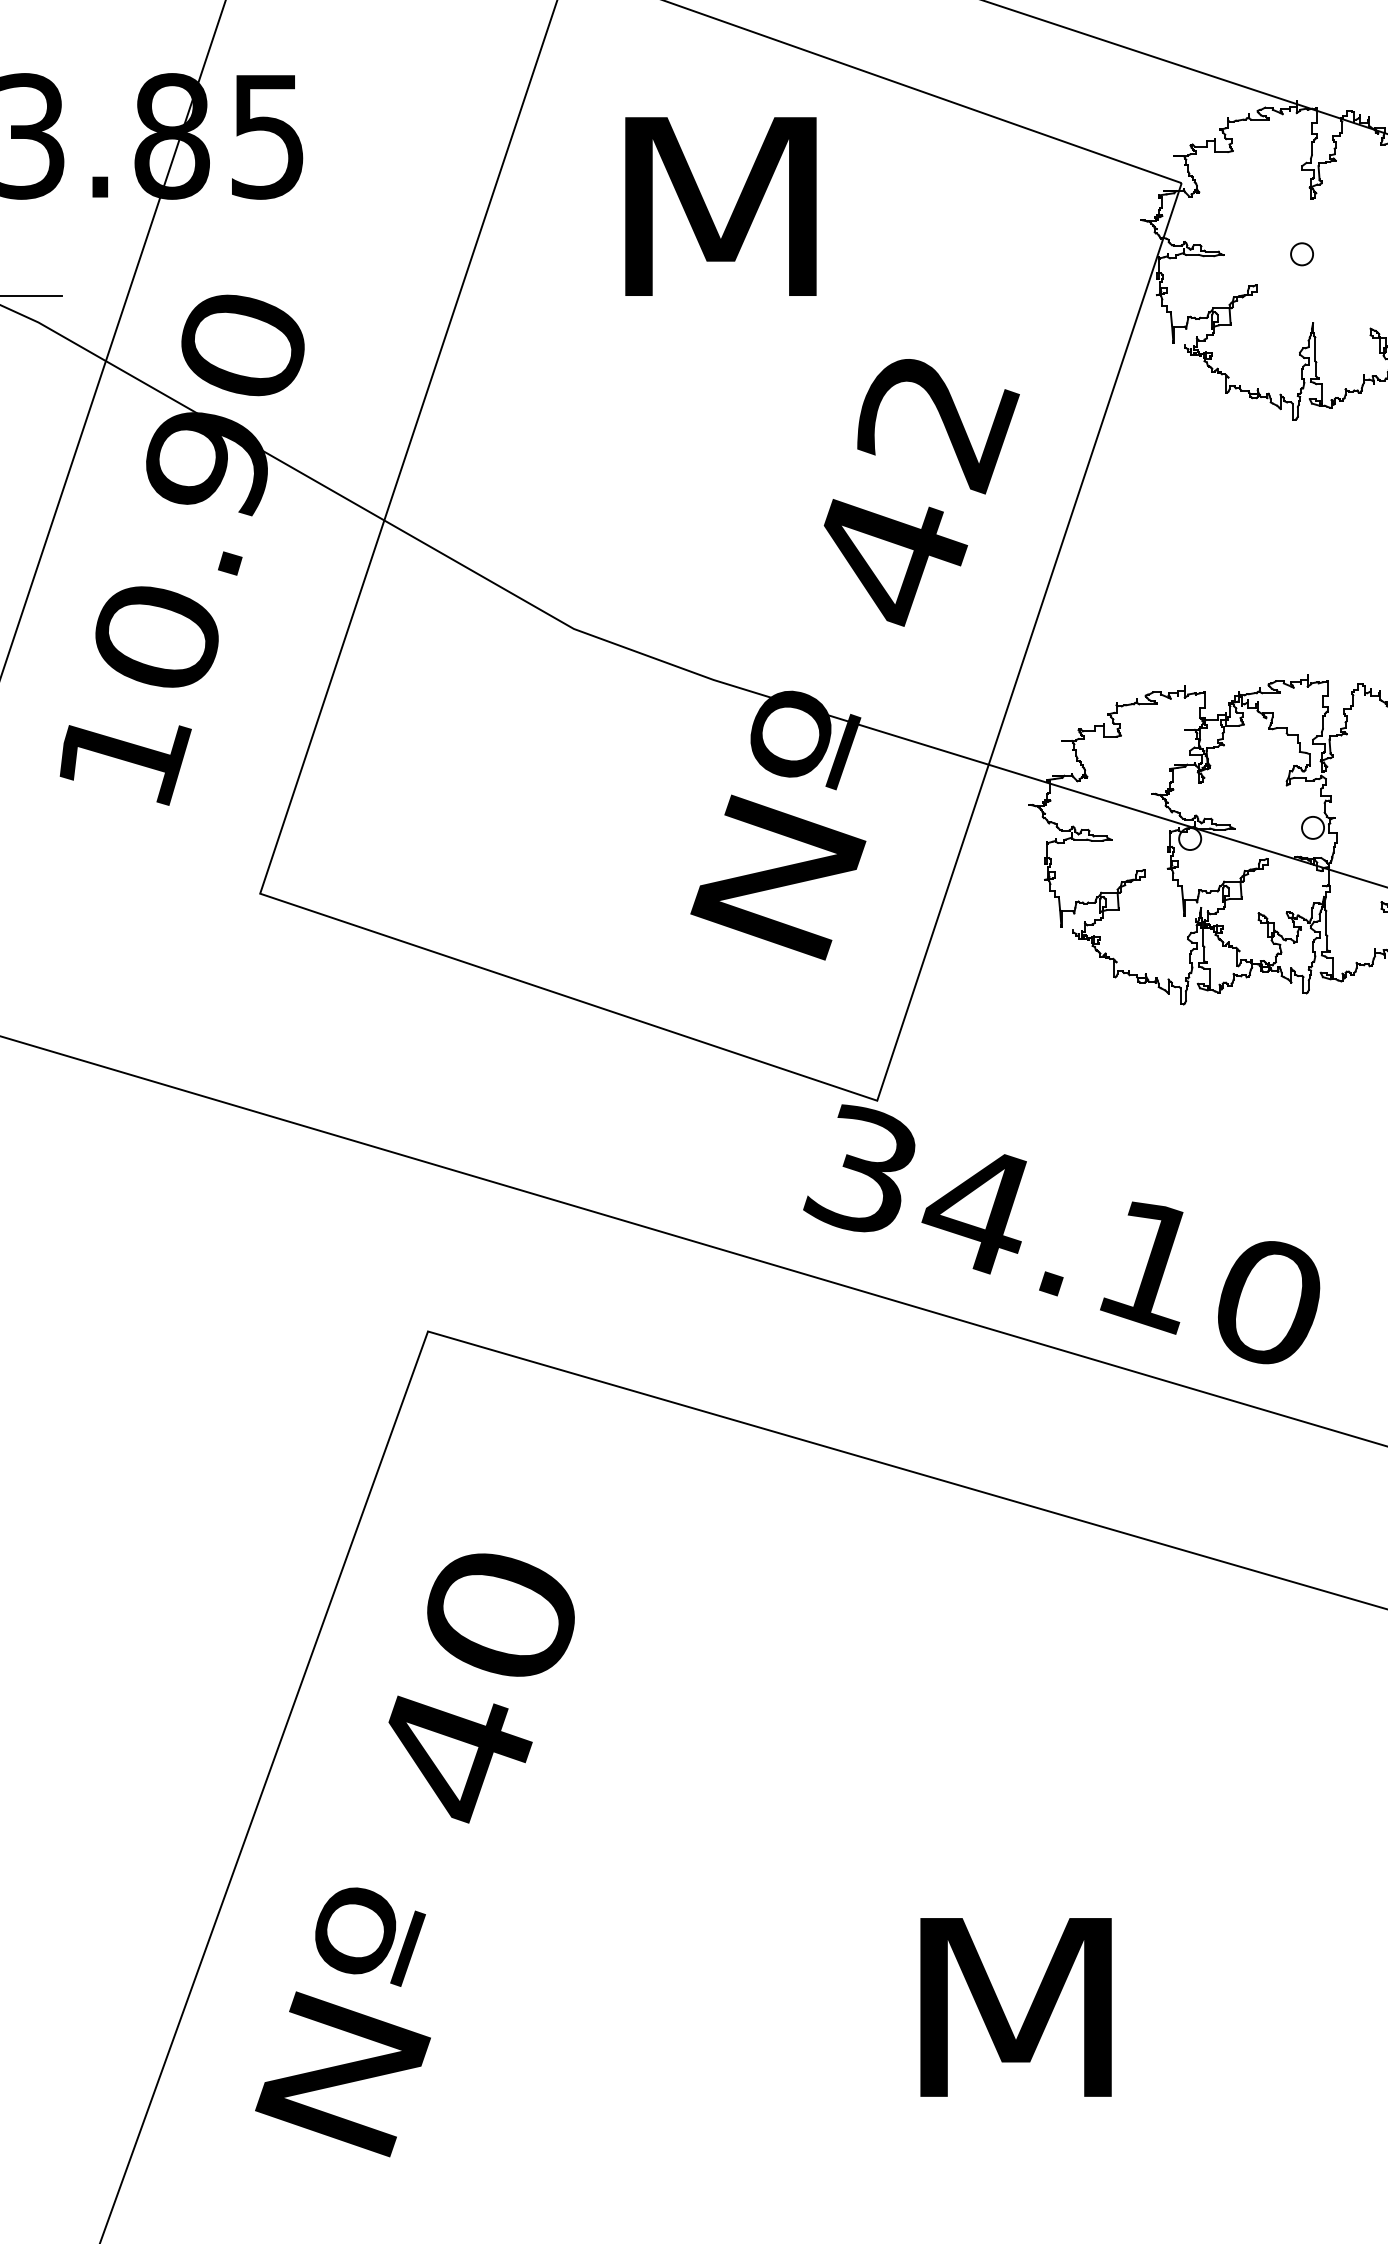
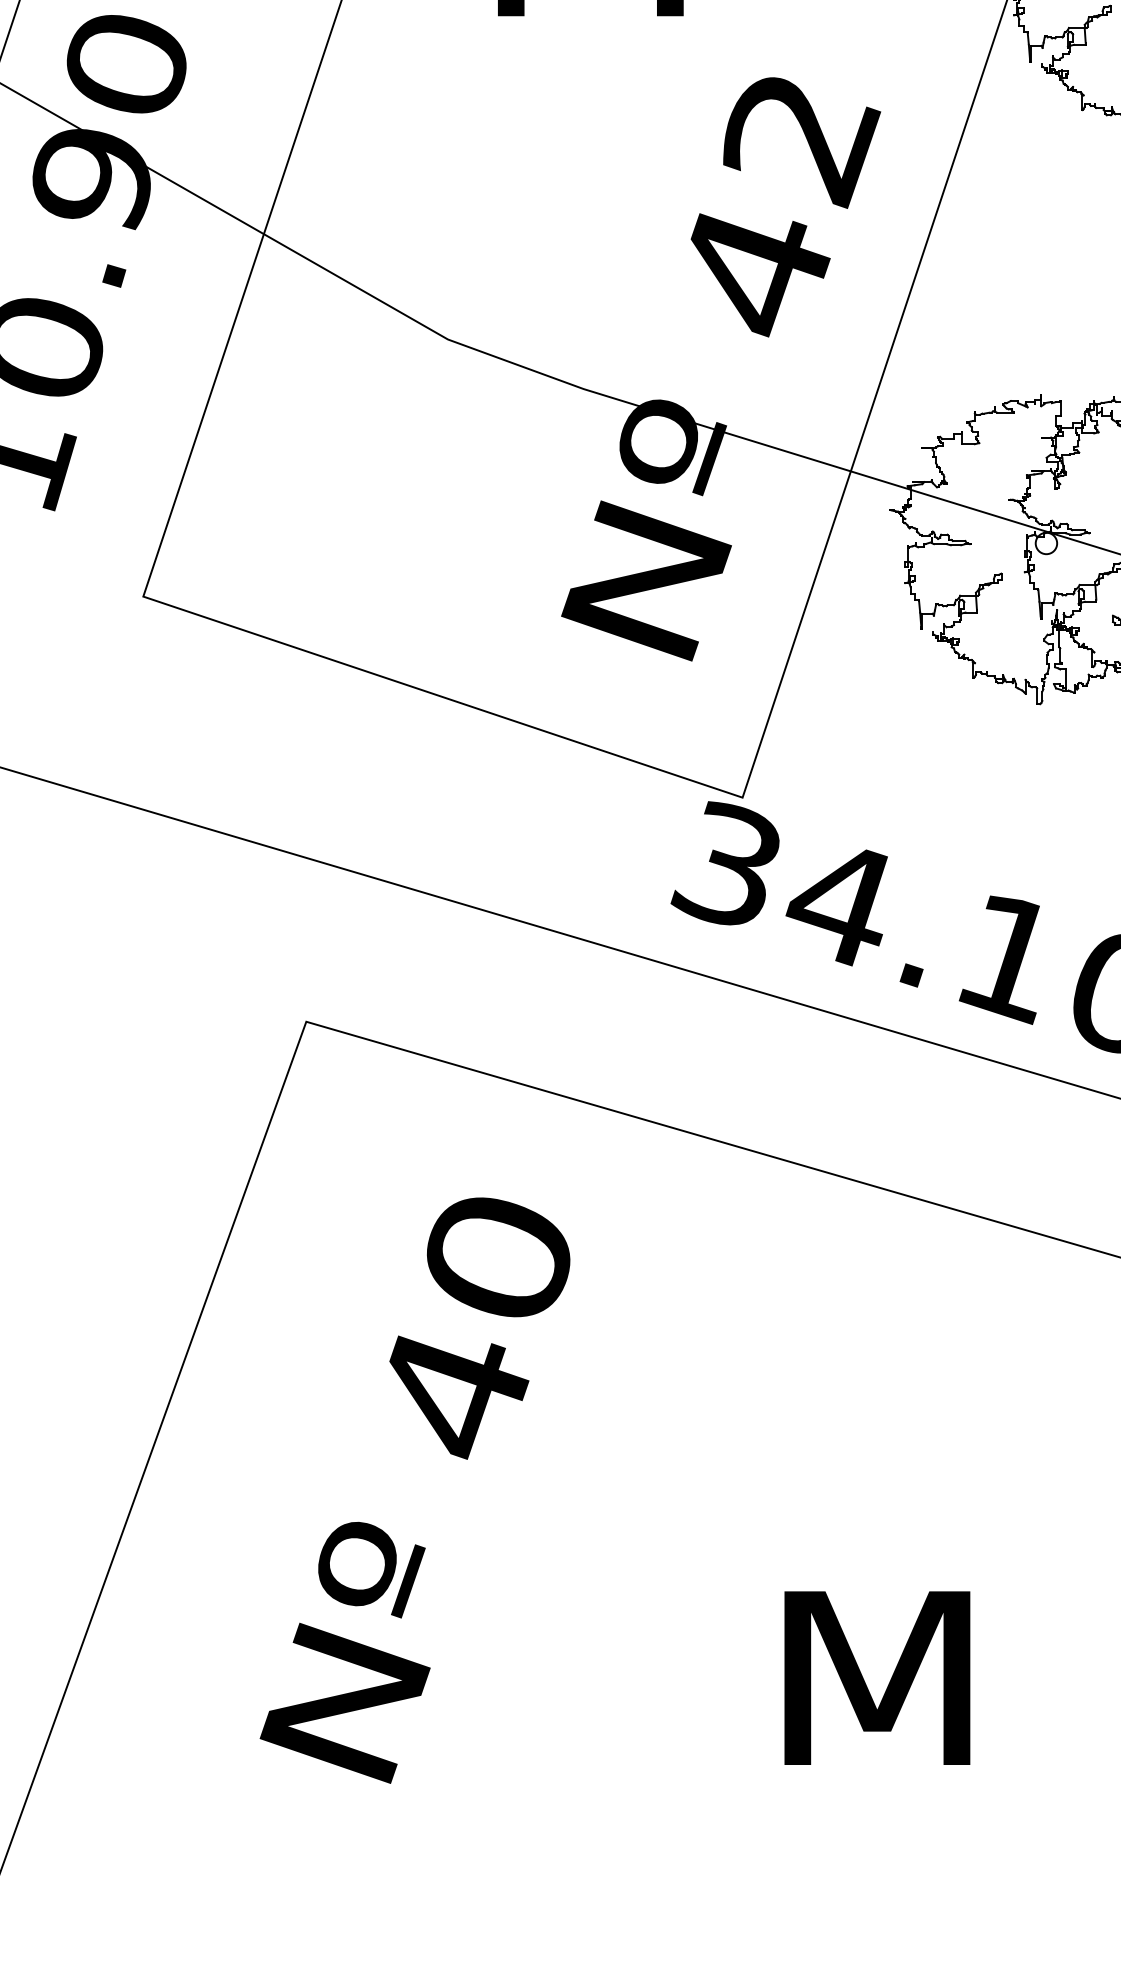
text: (414, 1855) -> (414, 1490), moved

